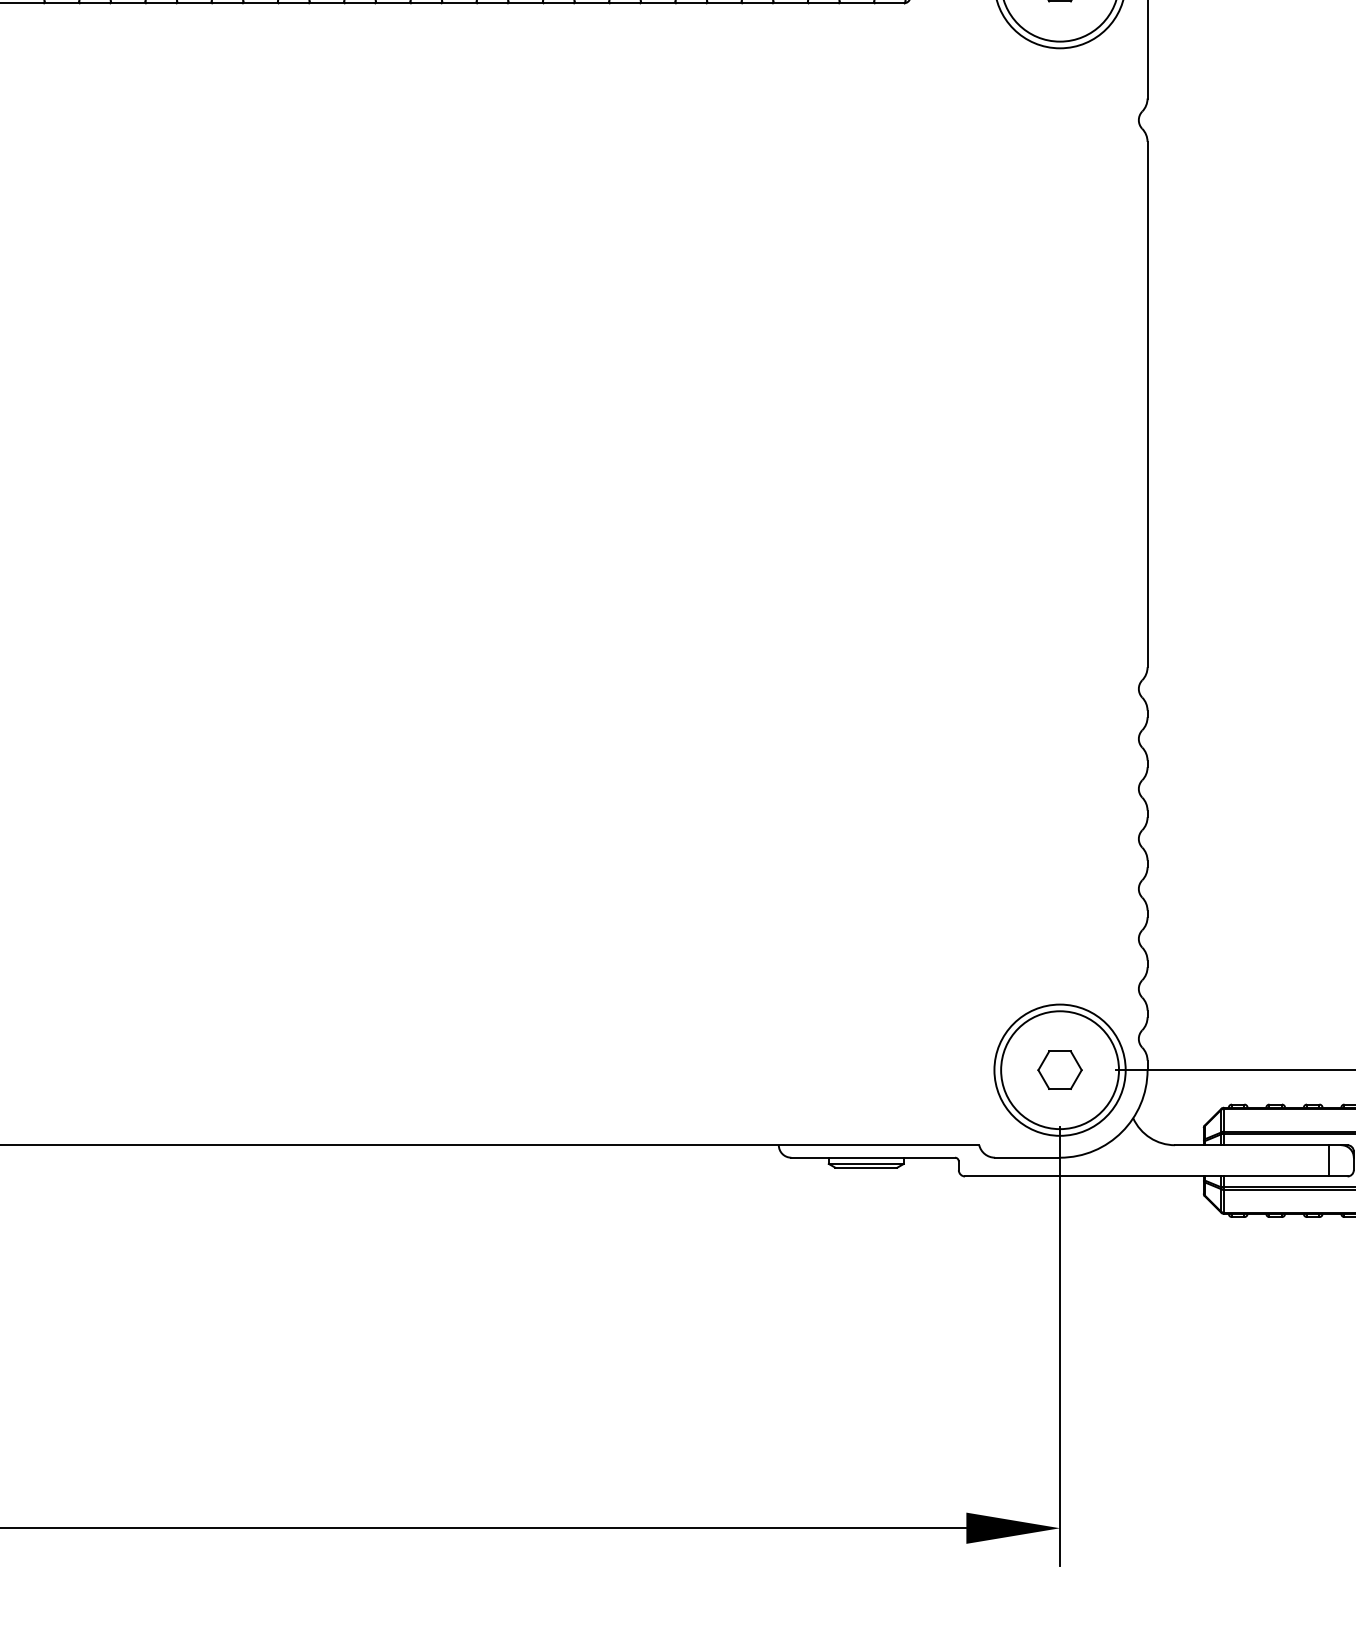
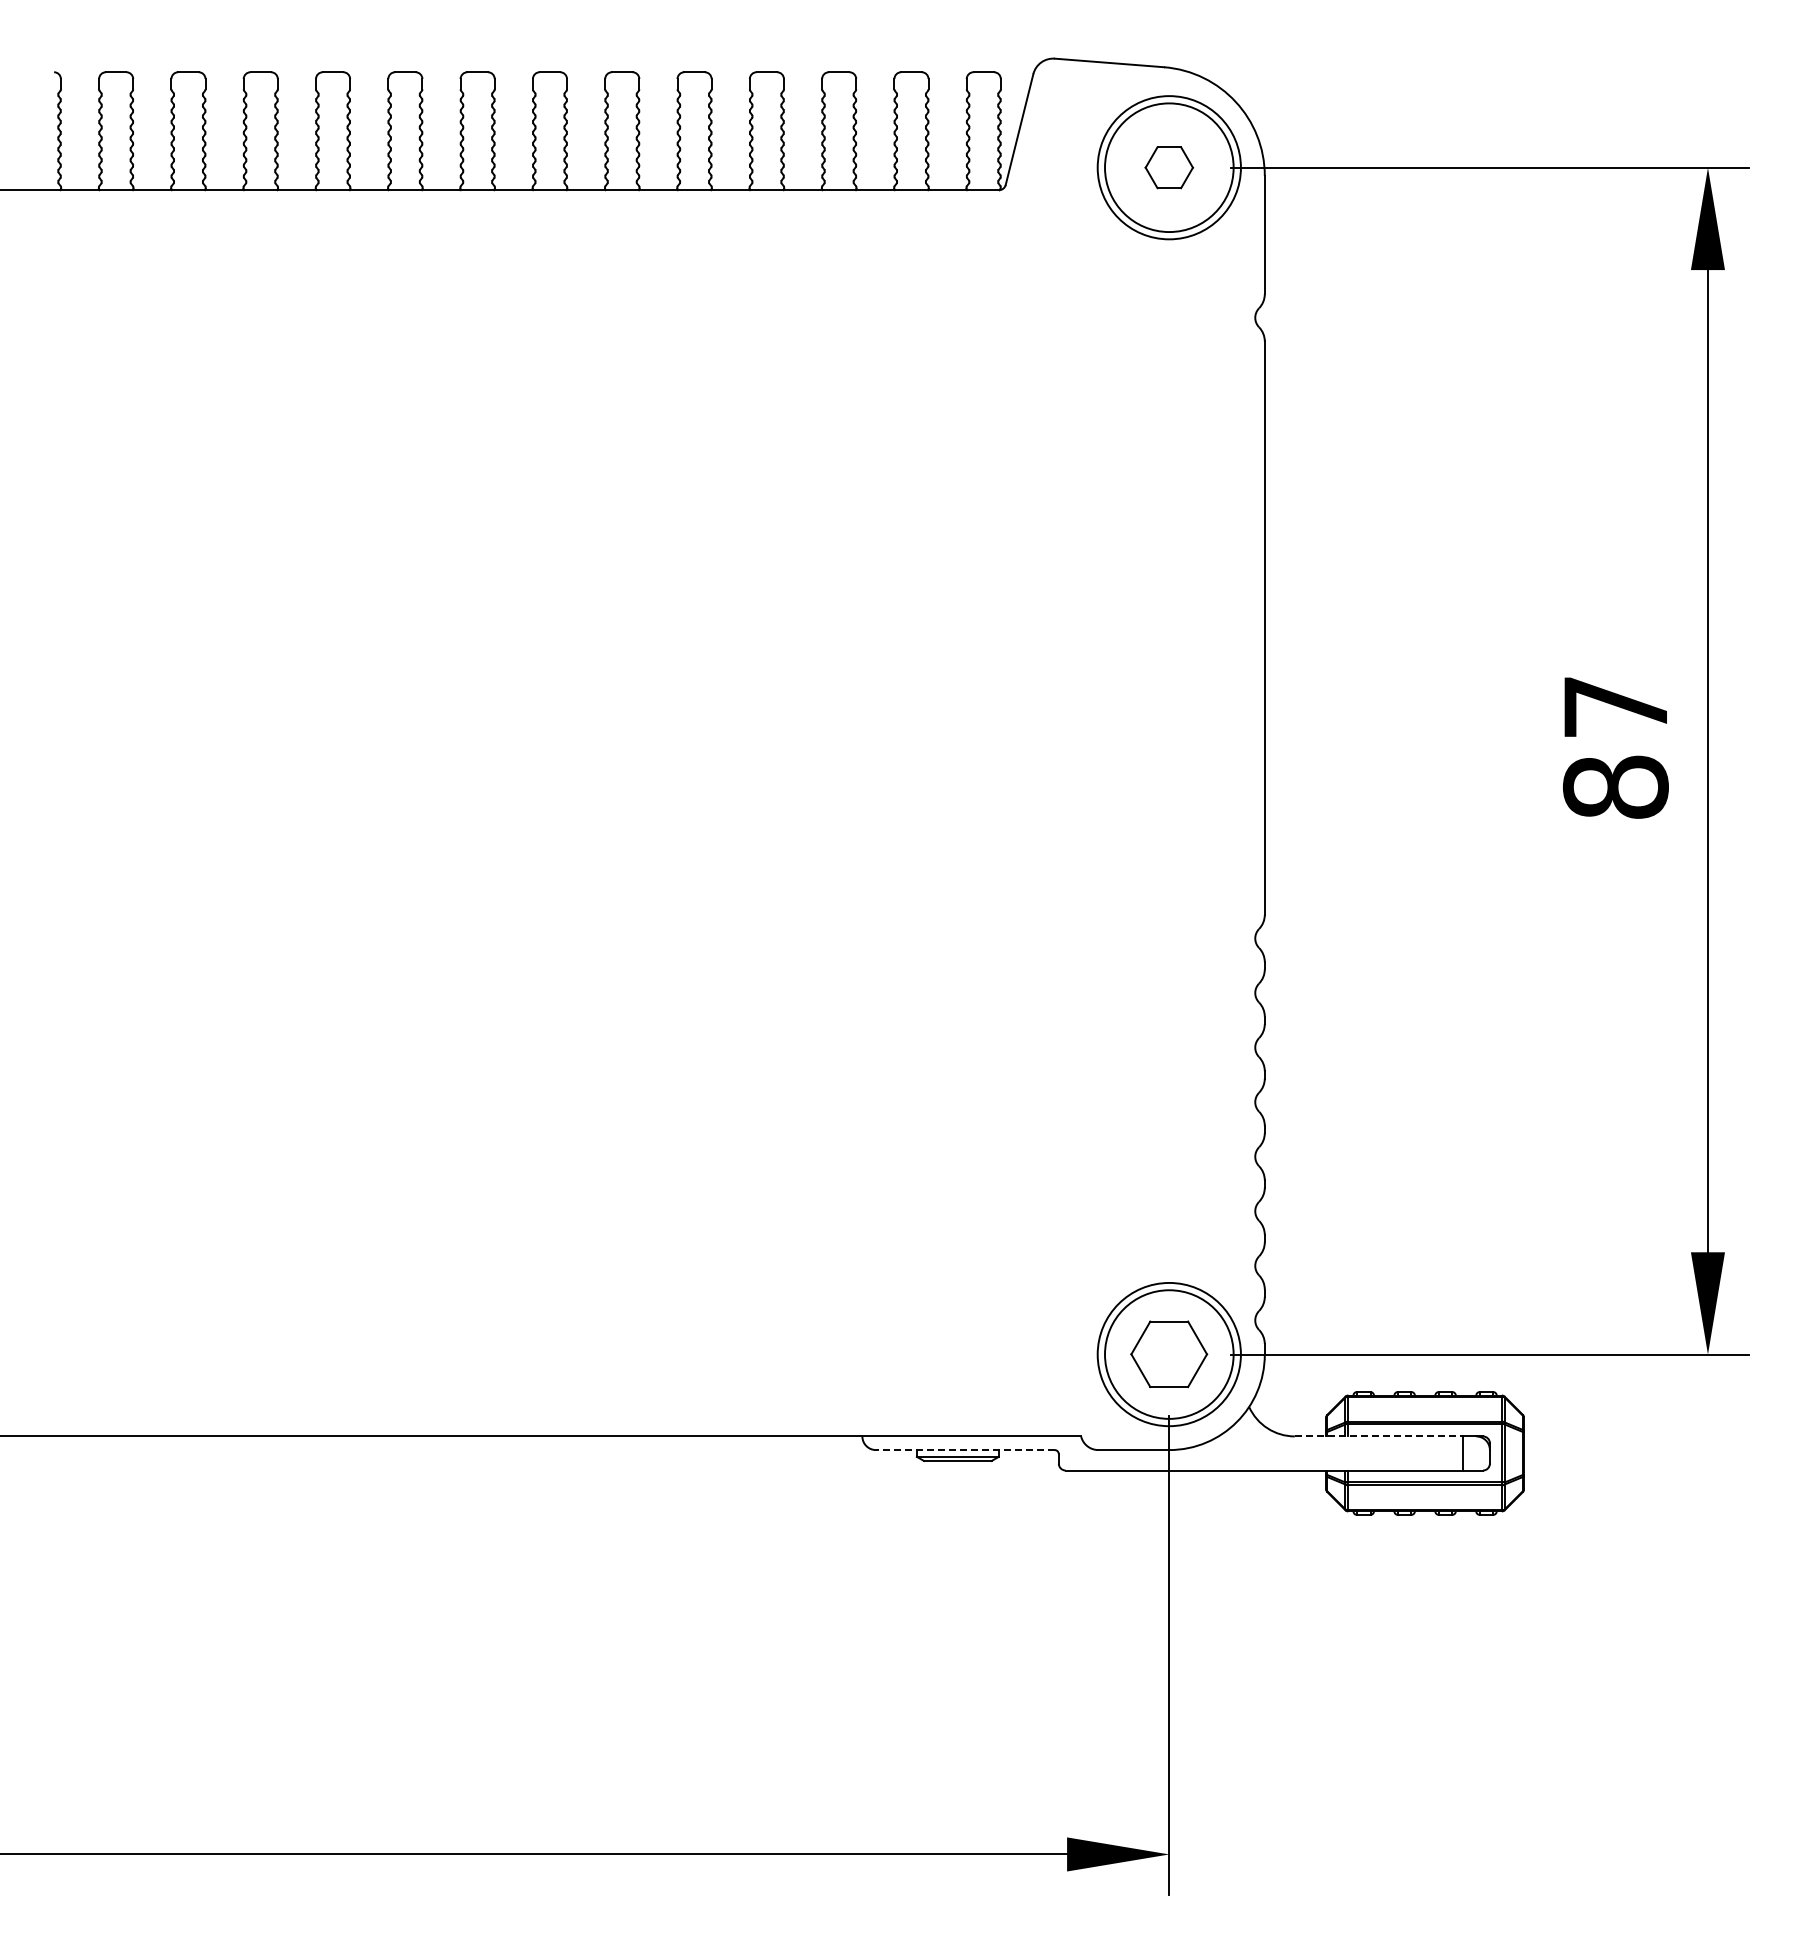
part: (1060, 1070) -> (1169, 1354), size x1.6
line: (1251, 1145) -> (1378, 1436), solid -> dashed
line: (872, 1158) -> (964, 1450), solid -> dashed

